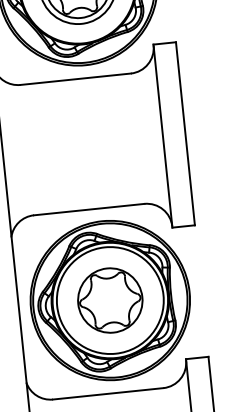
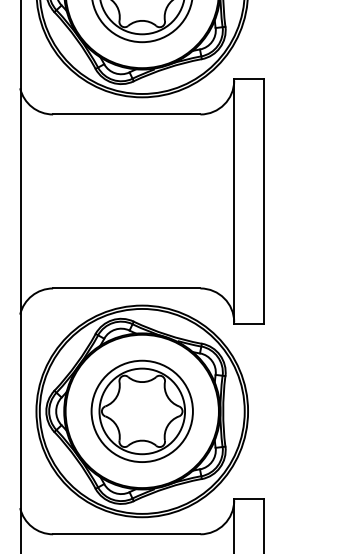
circle: (109, 300) -> (141, 411), size x0.71

